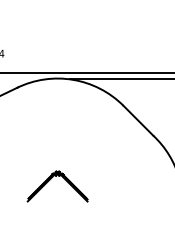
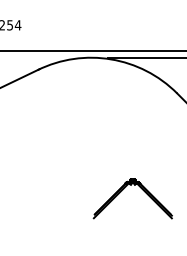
part: (51, 179) -> (124, 189), moved

